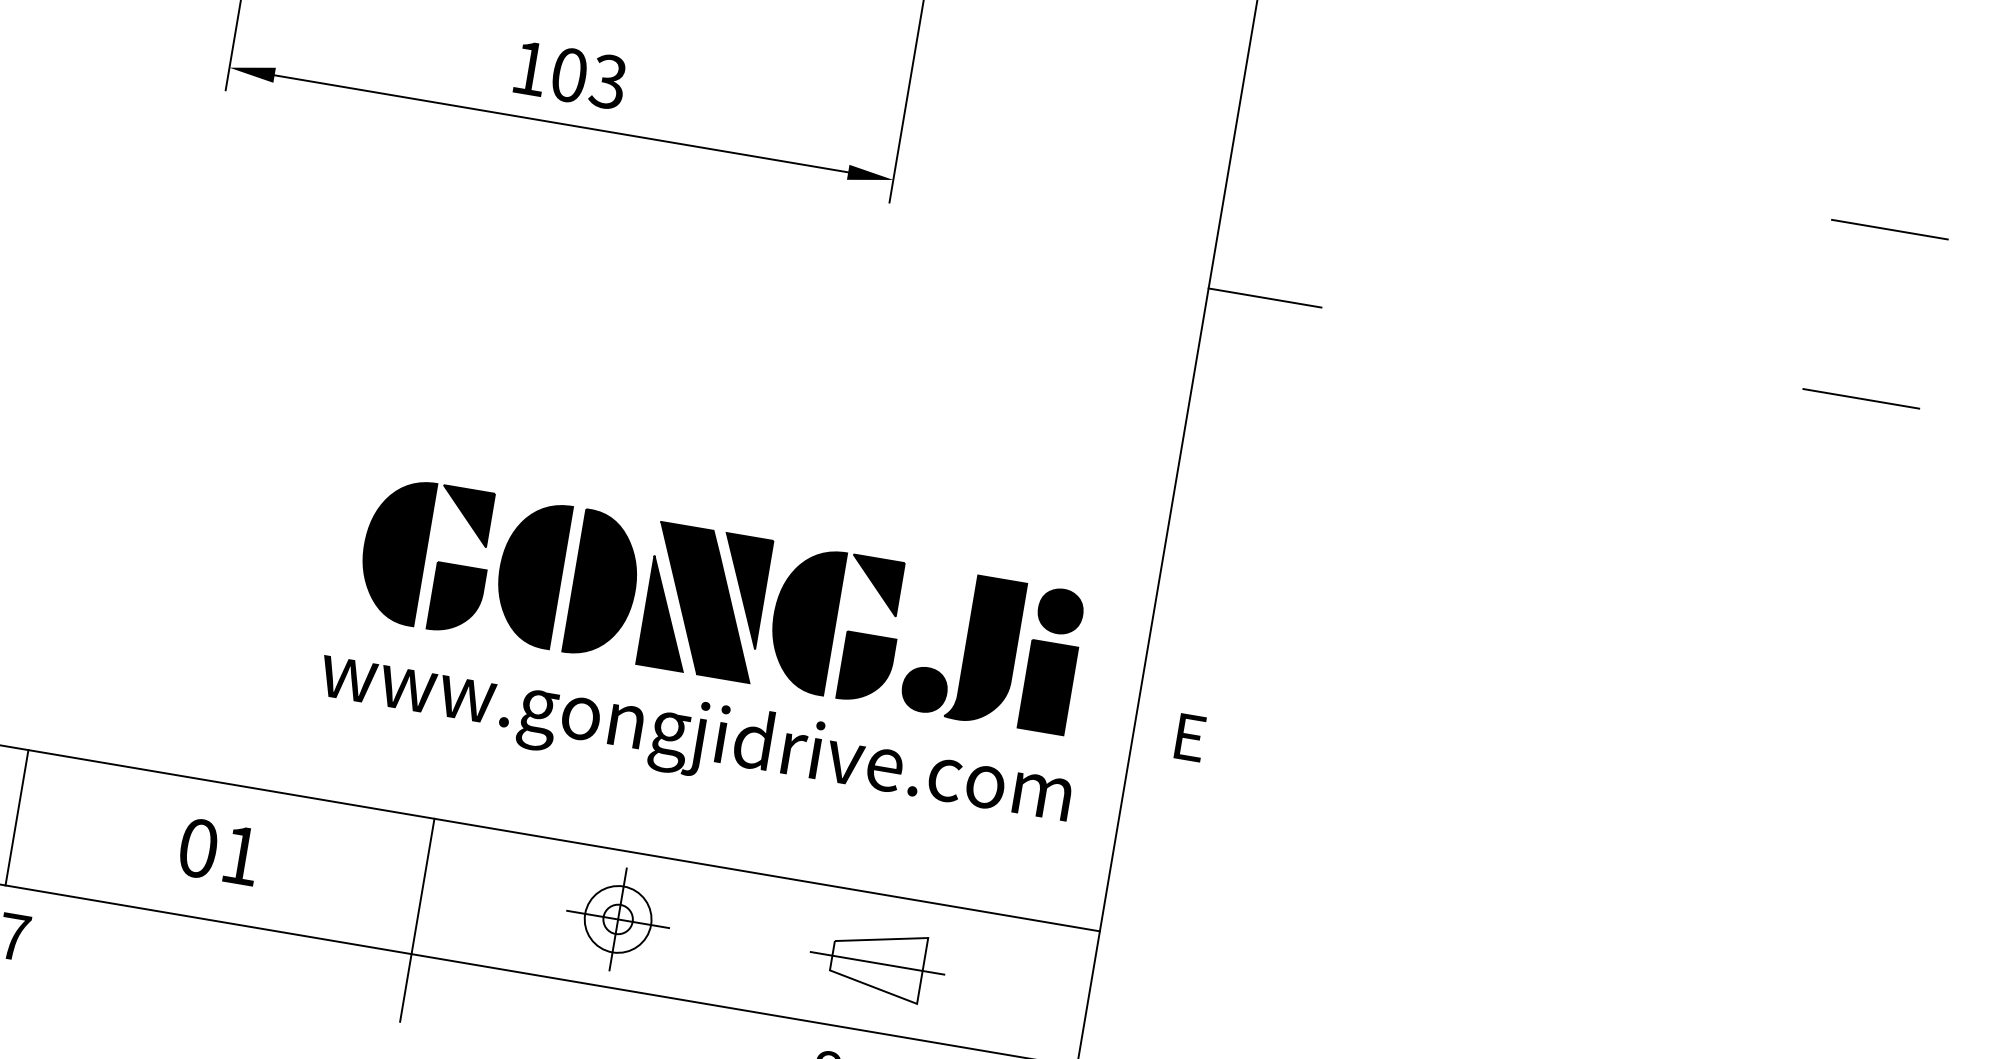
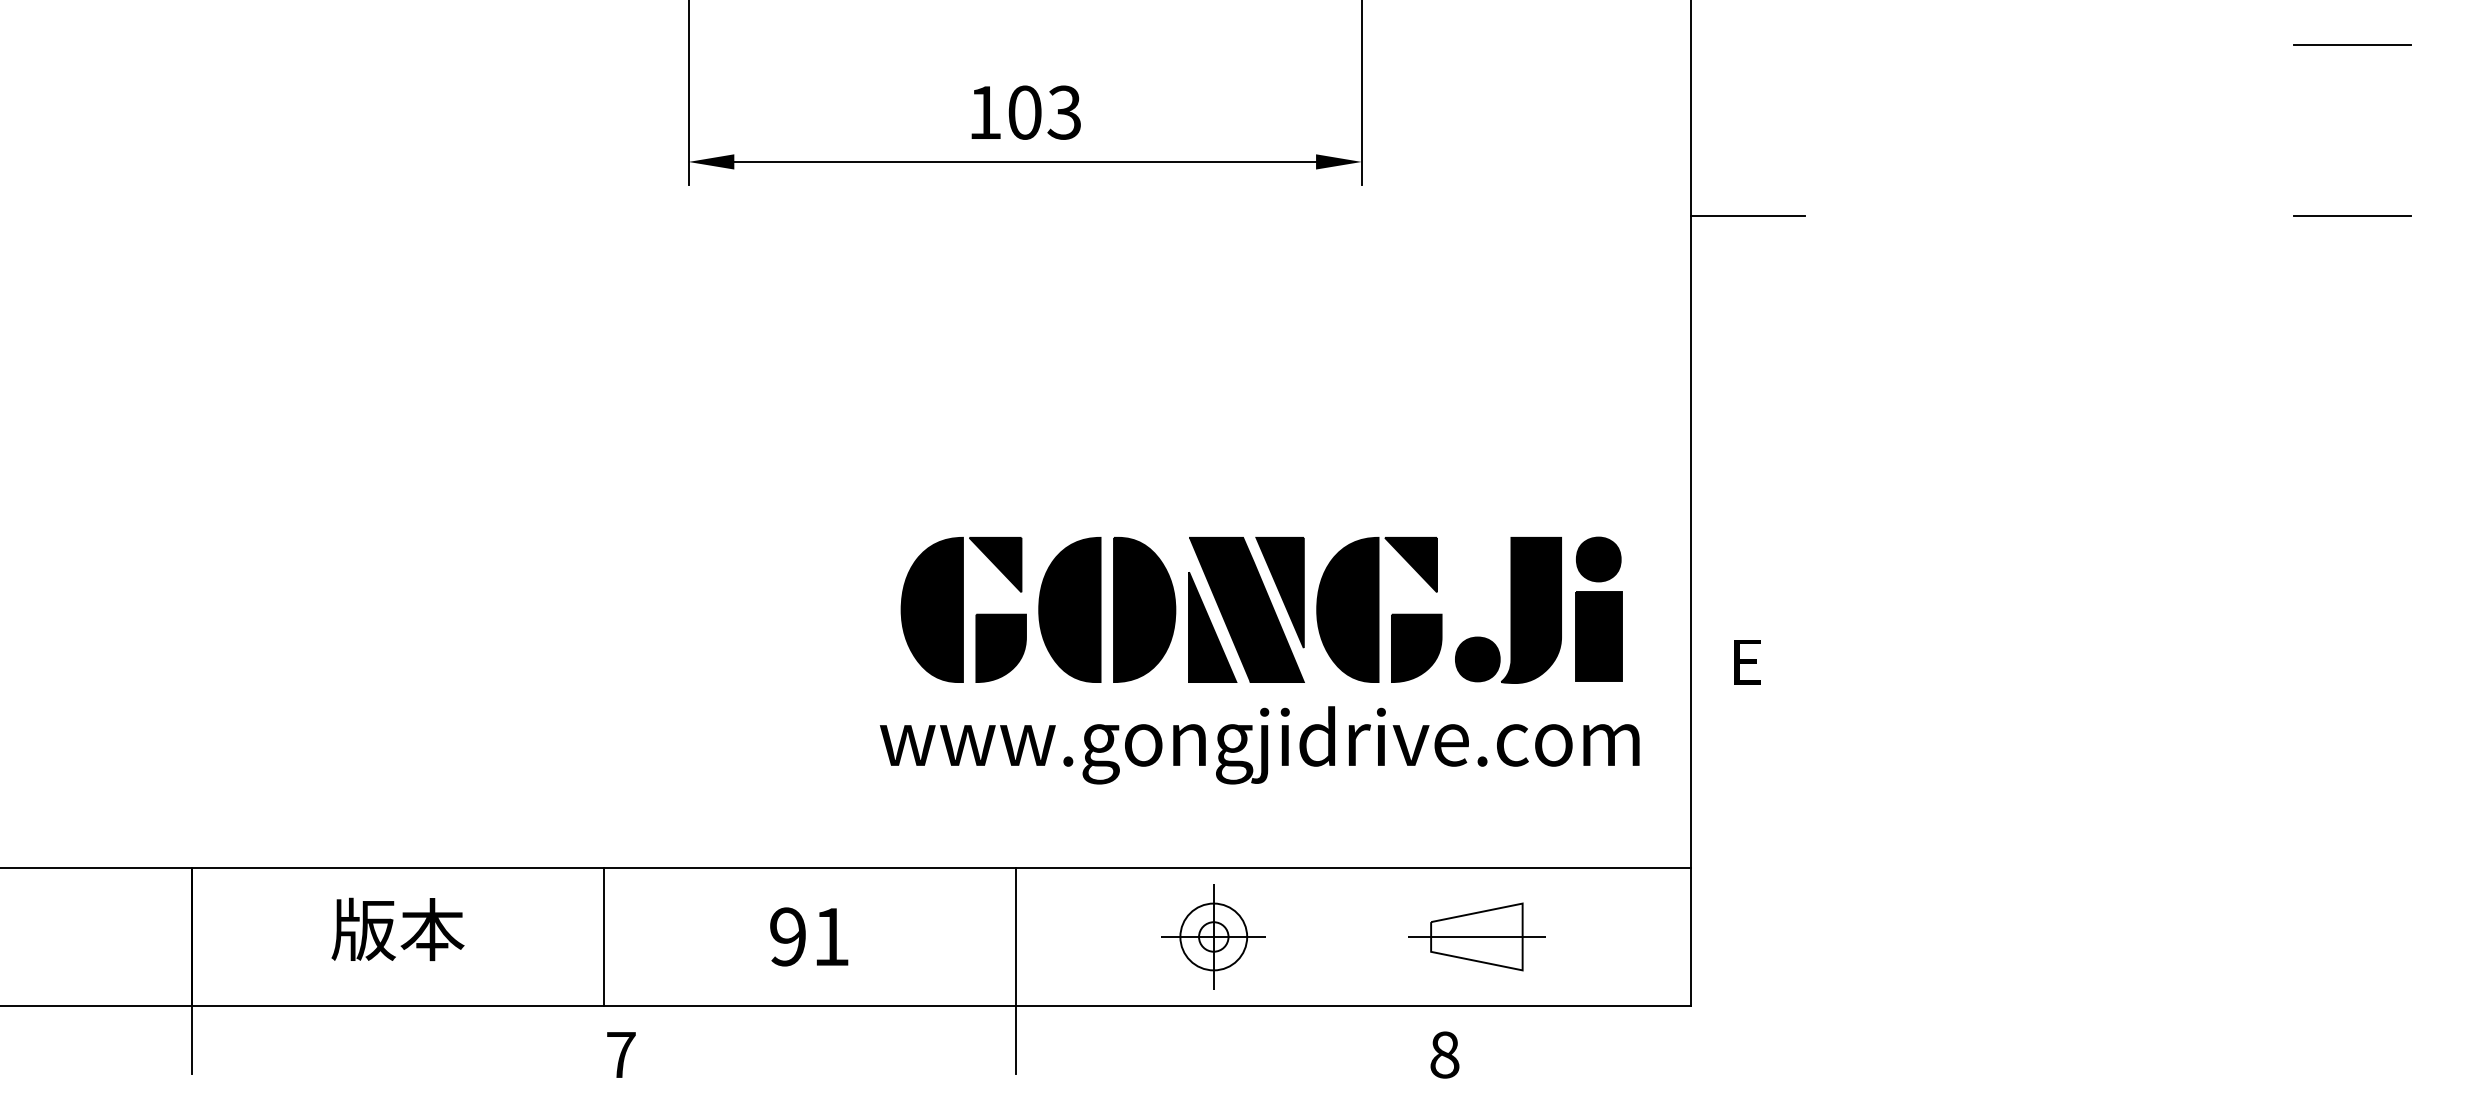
text: (198, 848) -> (788, 936), 01 -> 91

